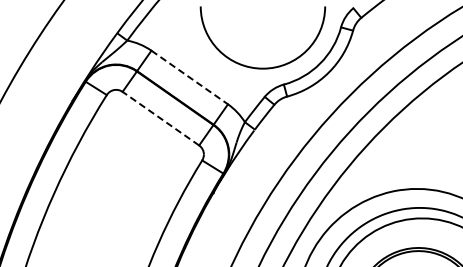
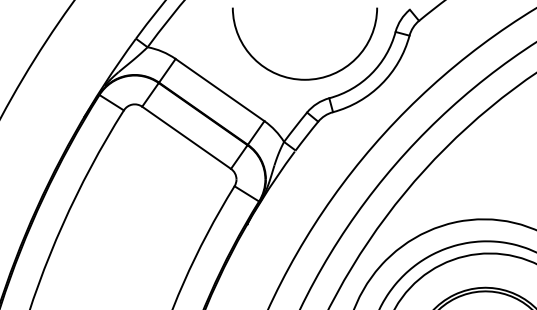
line: (189, 77) -> (219, 90), dashed -> solid
line: (160, 118) -> (186, 137), dashed -> solid

